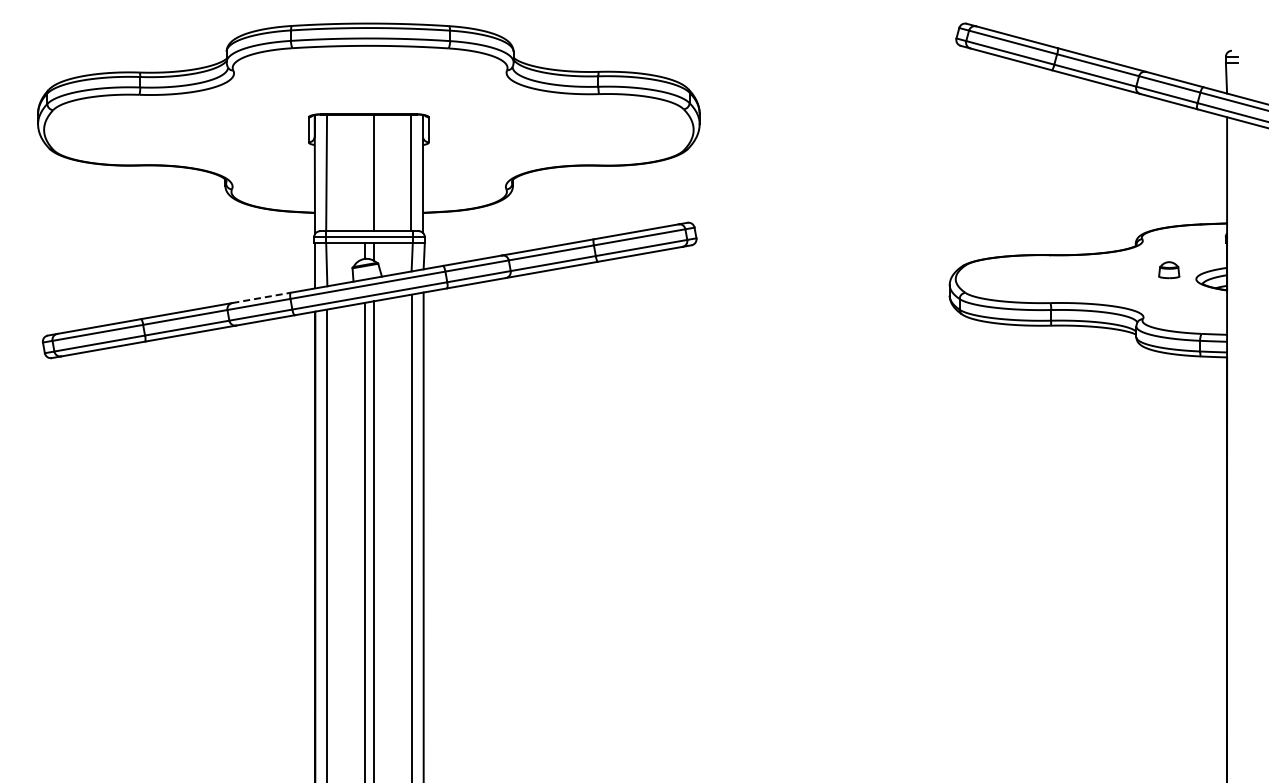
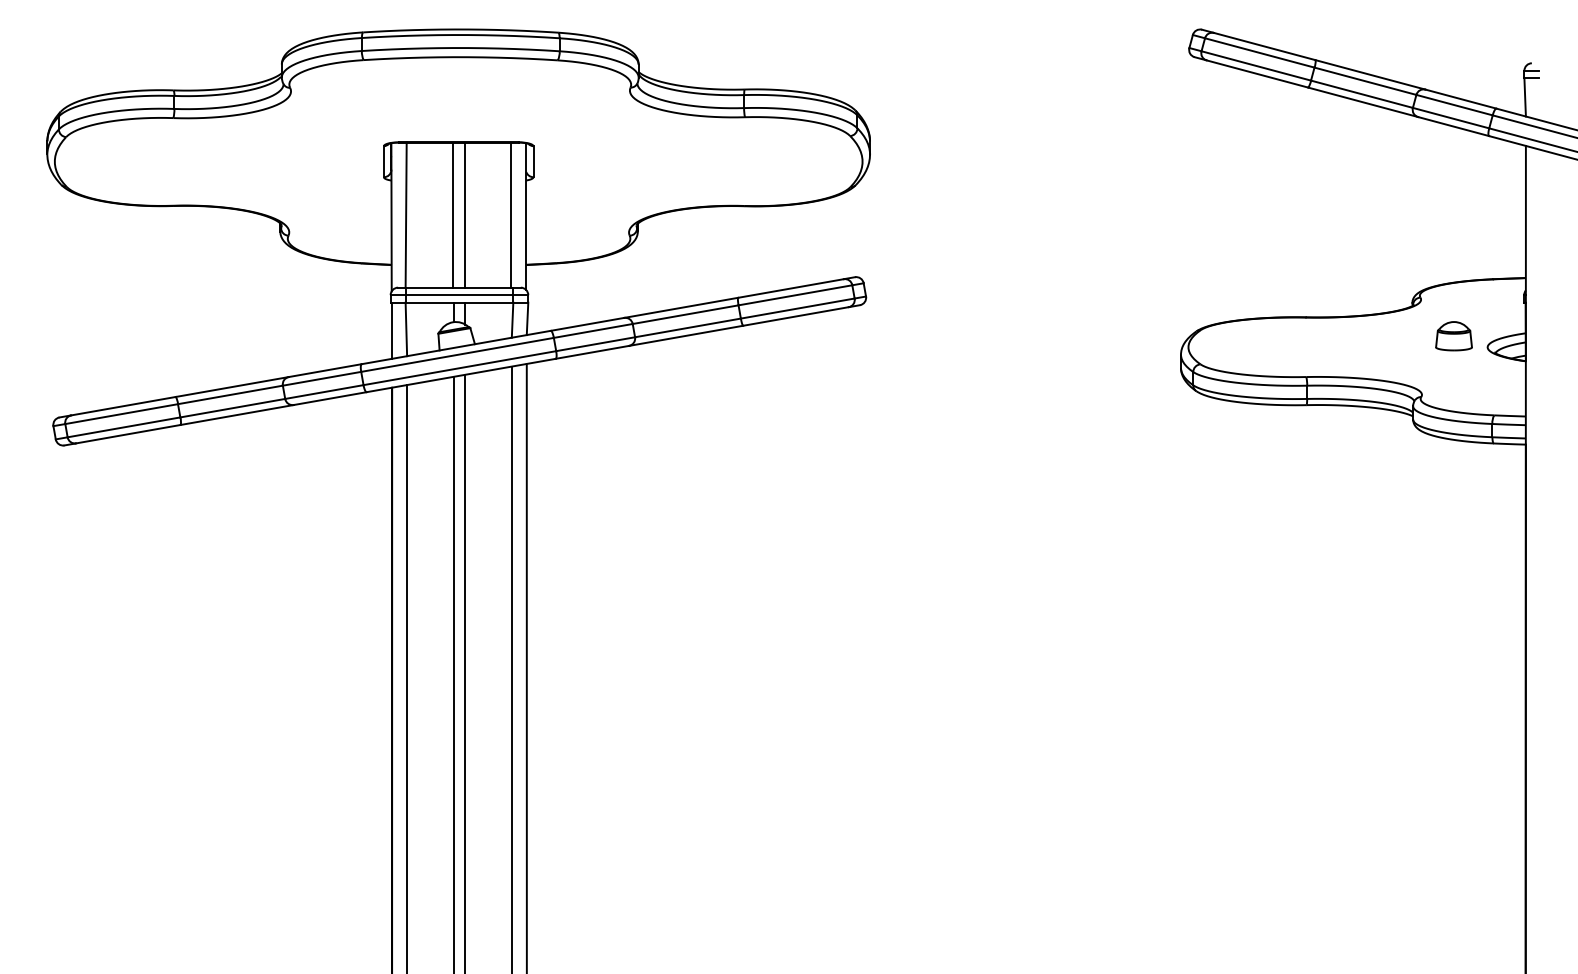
line: (364, 172) -> (453, 214), added
part: (1168, 269) -> (1453, 335), size x1.43
line: (261, 297) -> (325, 370), dashed -> solid

